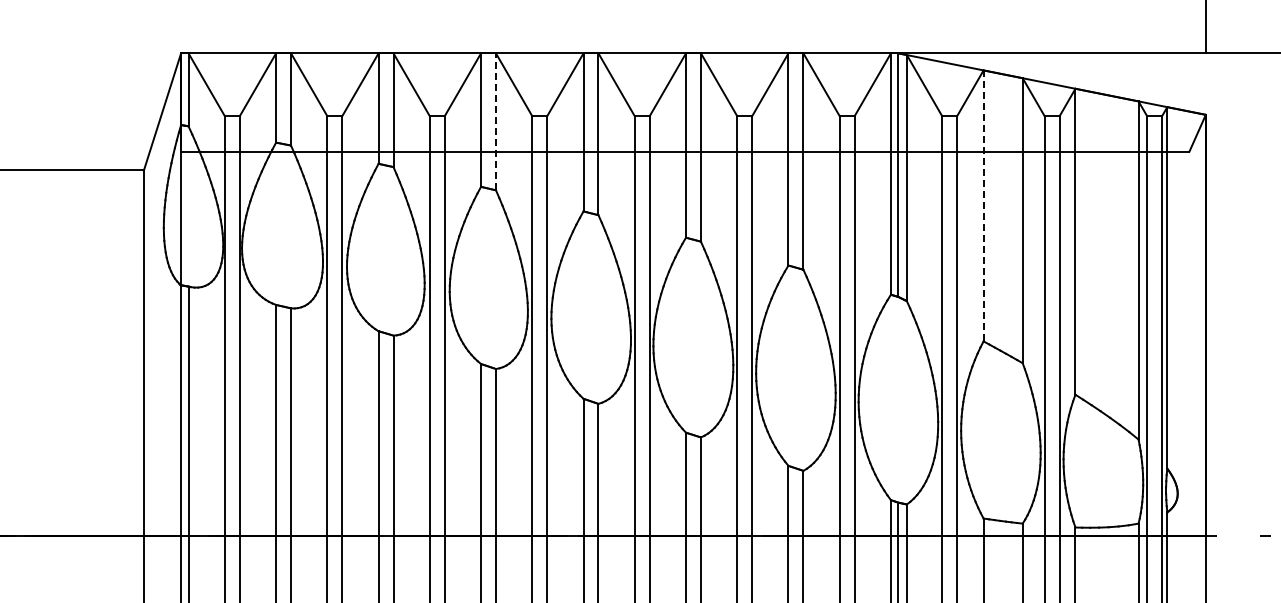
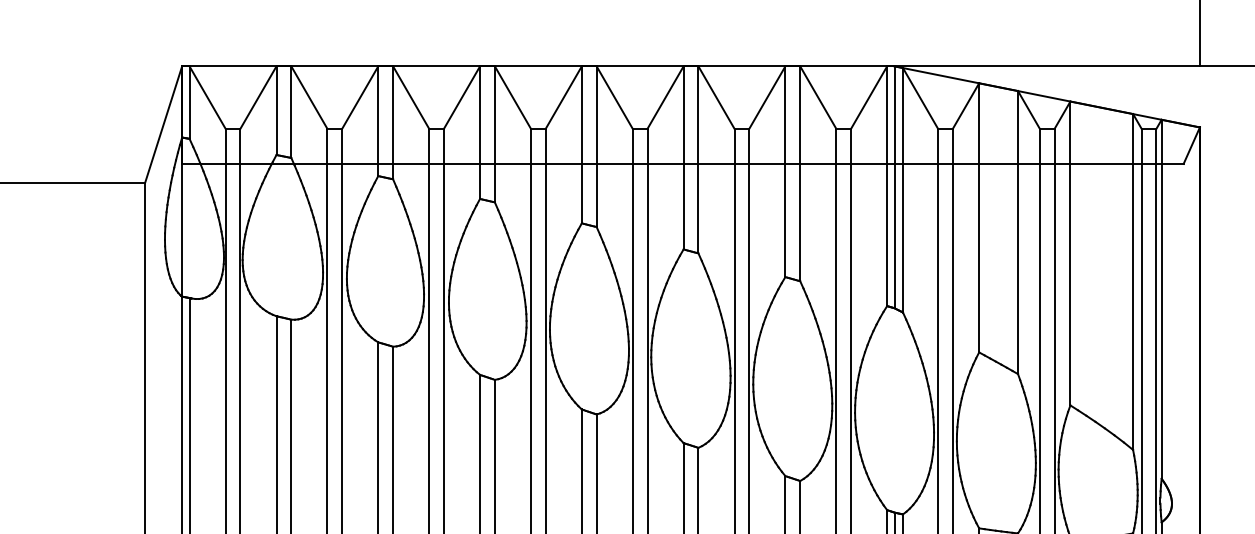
line: (495, 121) -> (494, 134), dashed -> solid
line: (983, 205) -> (979, 217), dashed -> solid

